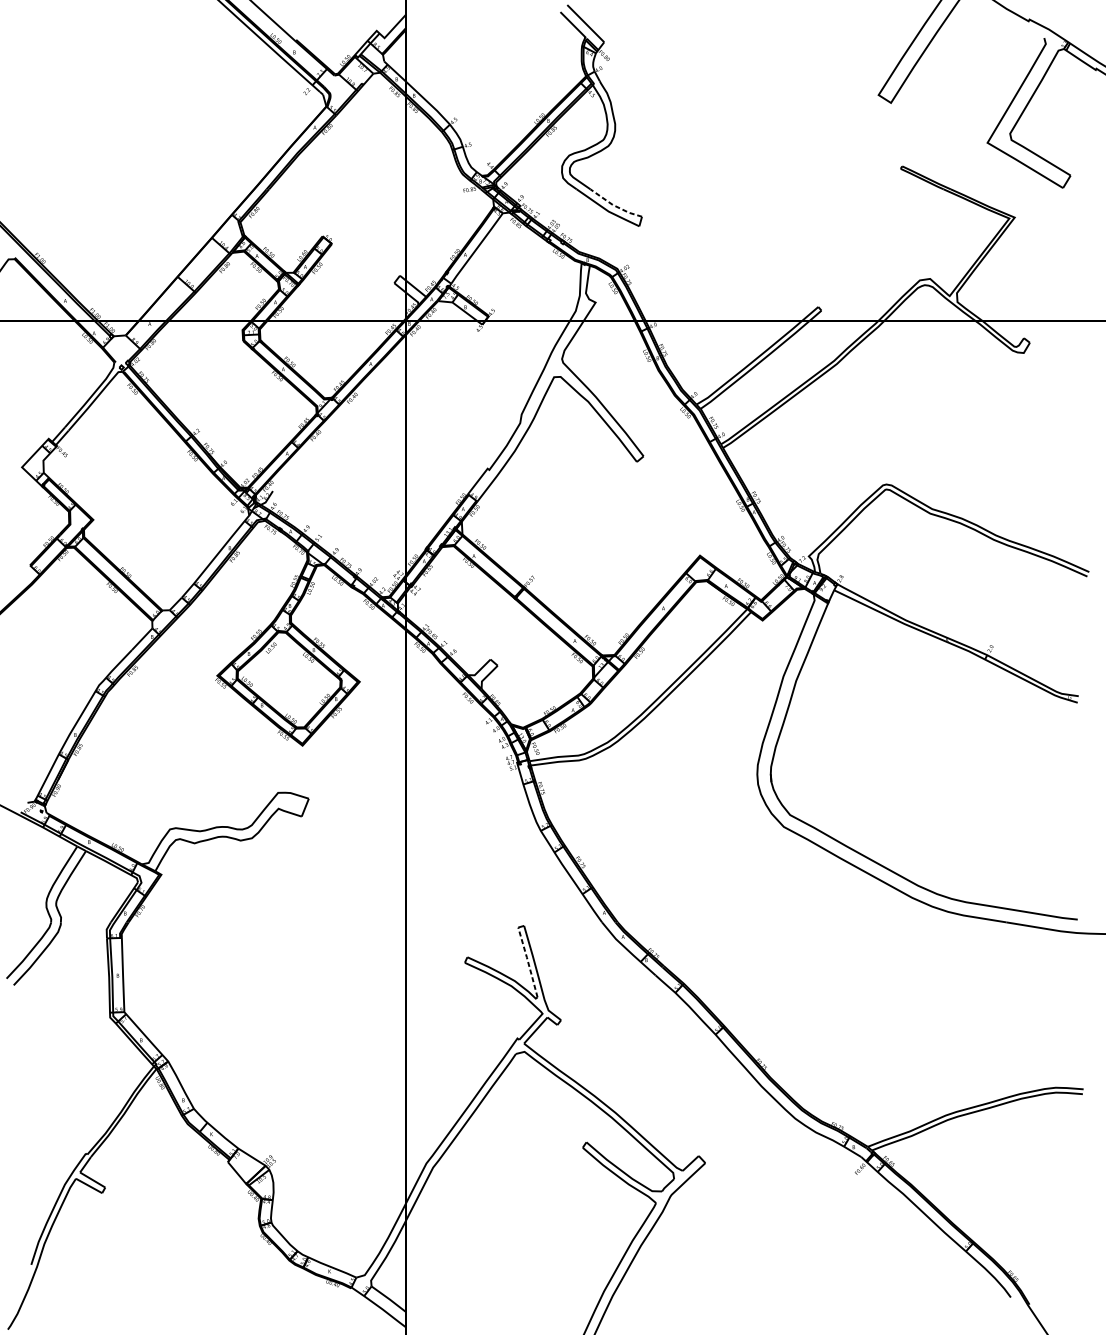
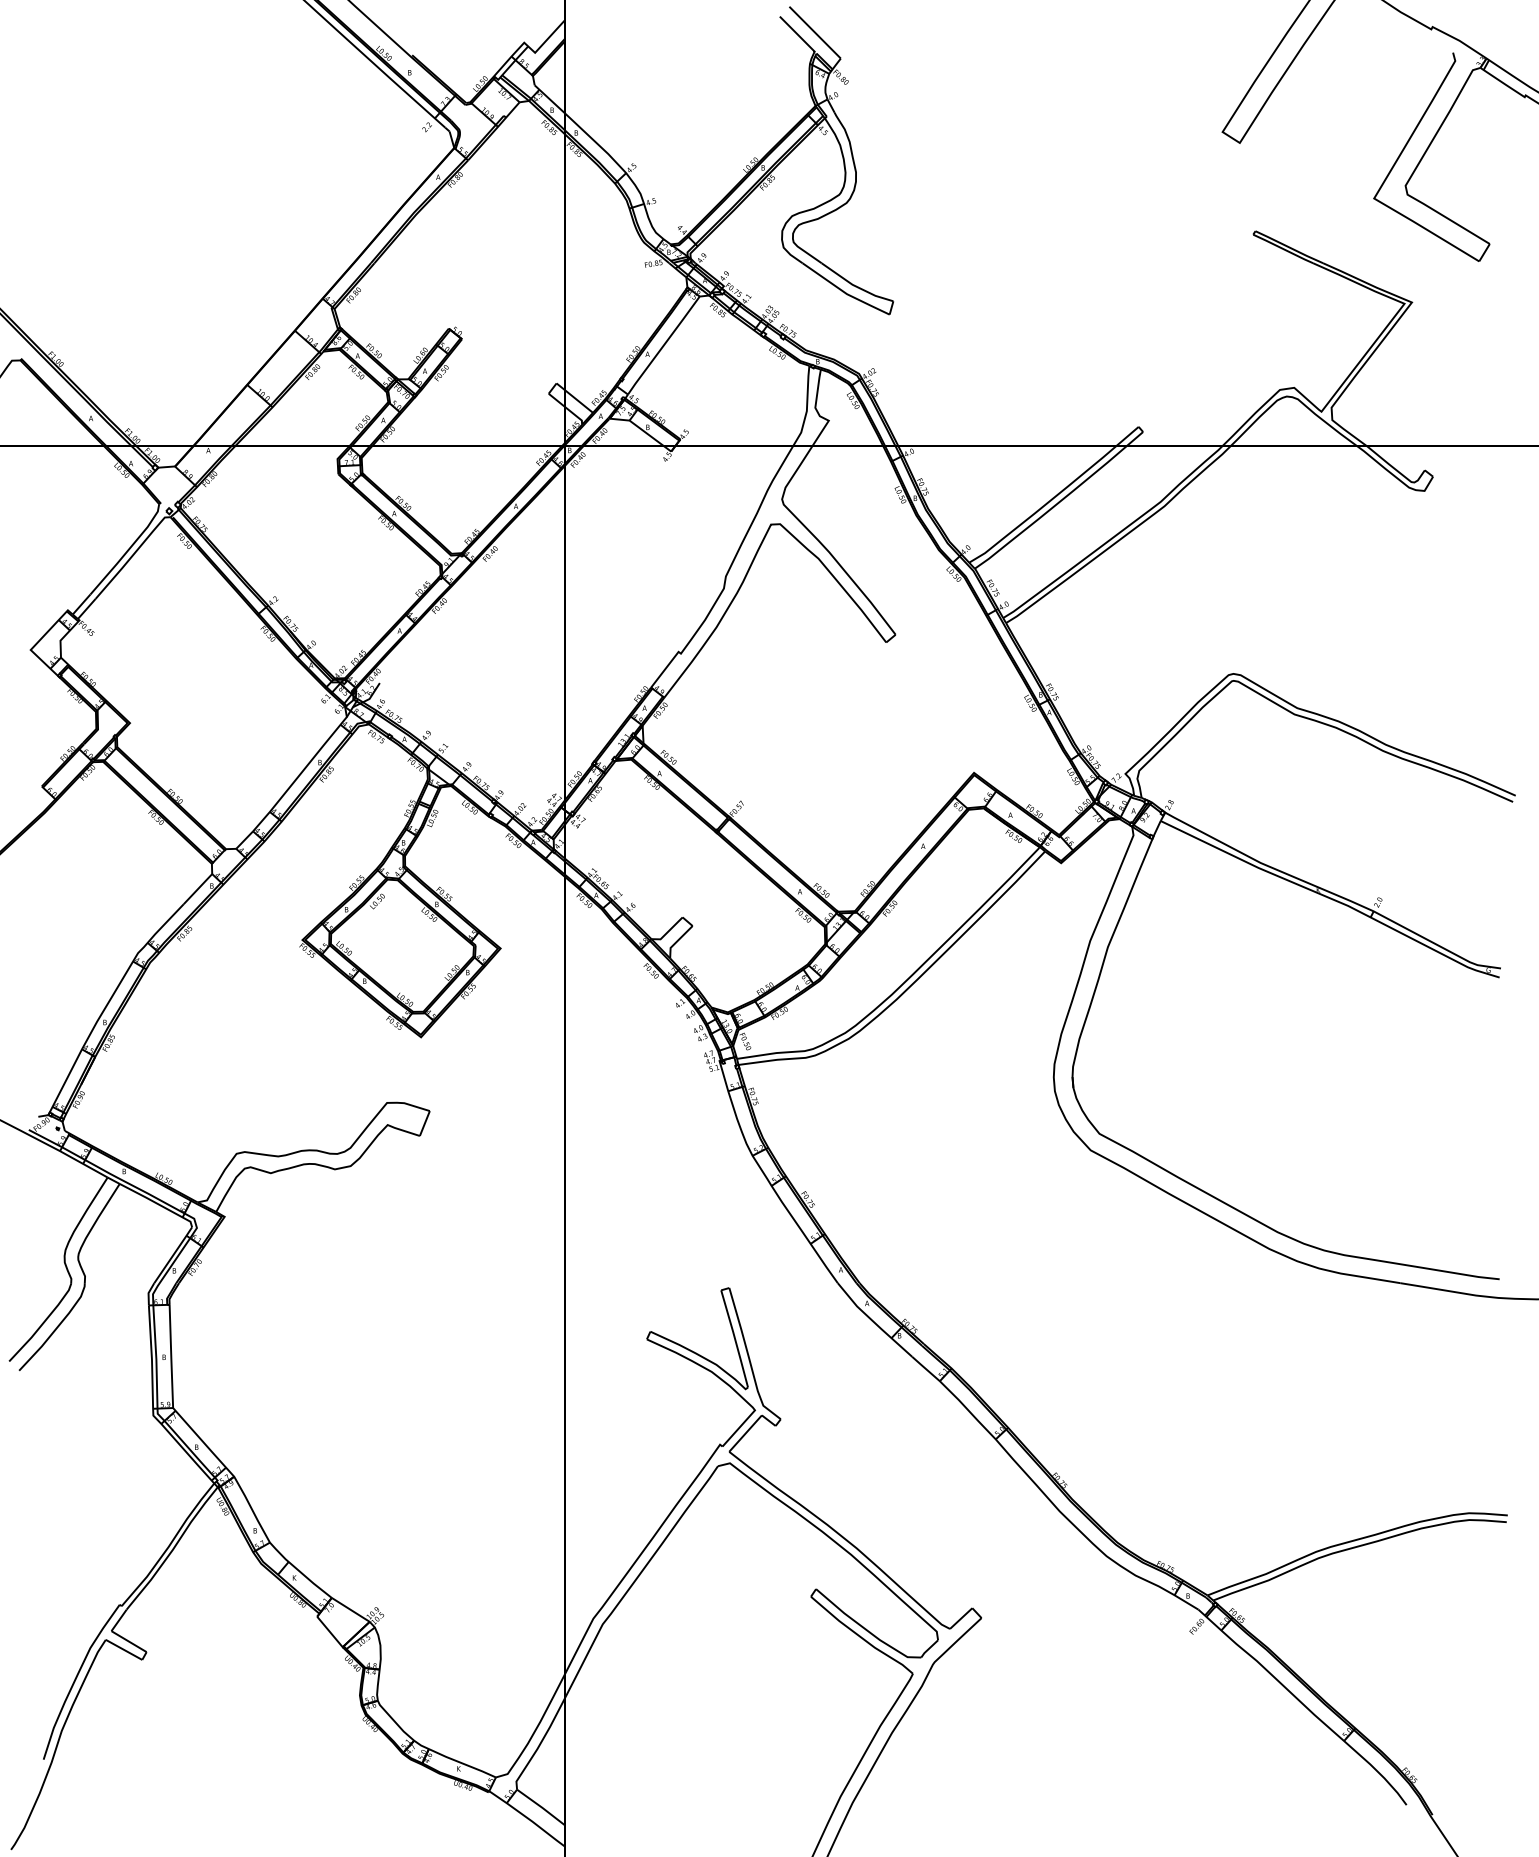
line: (614, 206) -> (855, 286), dashed -> solid
line: (527, 962) -> (734, 1338), dashed -> solid

